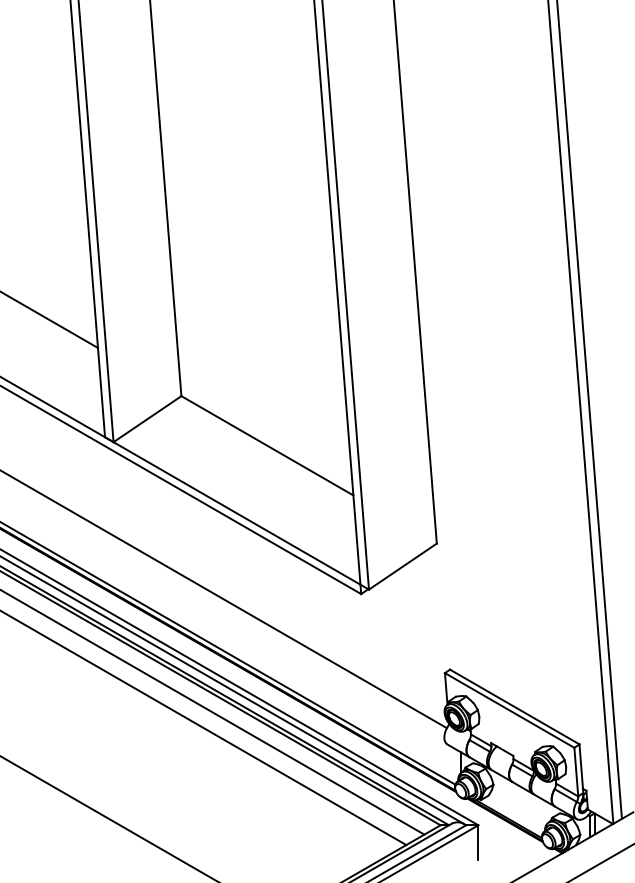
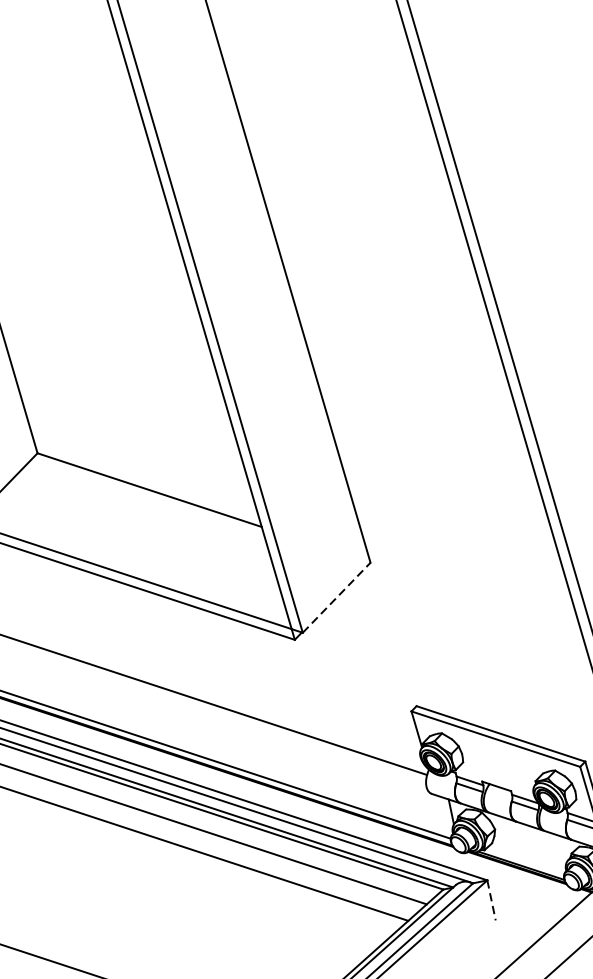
line: (402, 566) -> (336, 597), solid -> dashed
line: (478, 842) -> (491, 900), solid -> dashed

